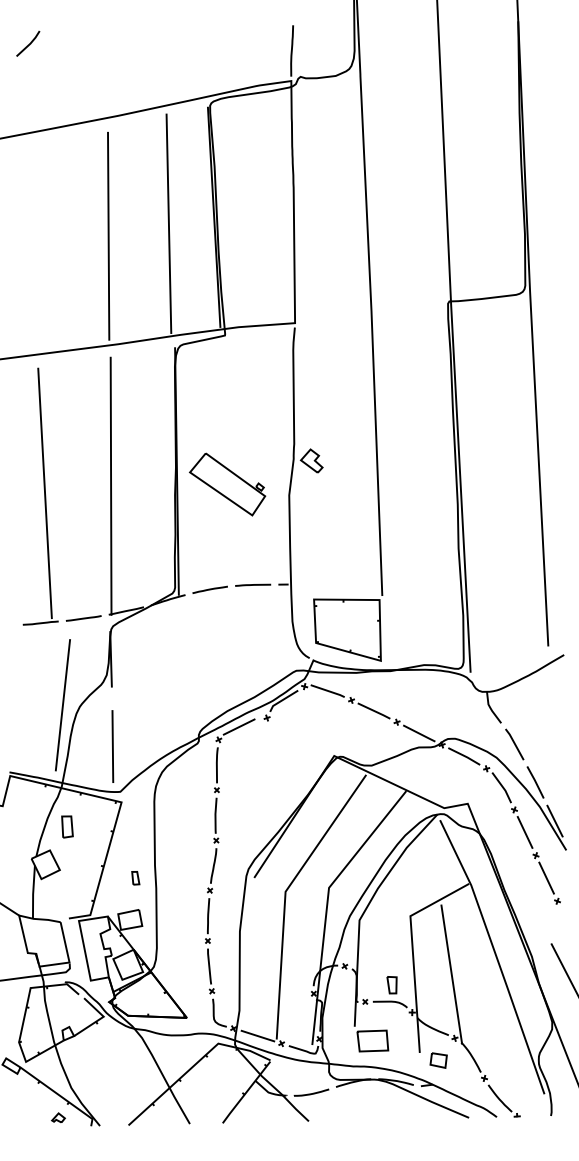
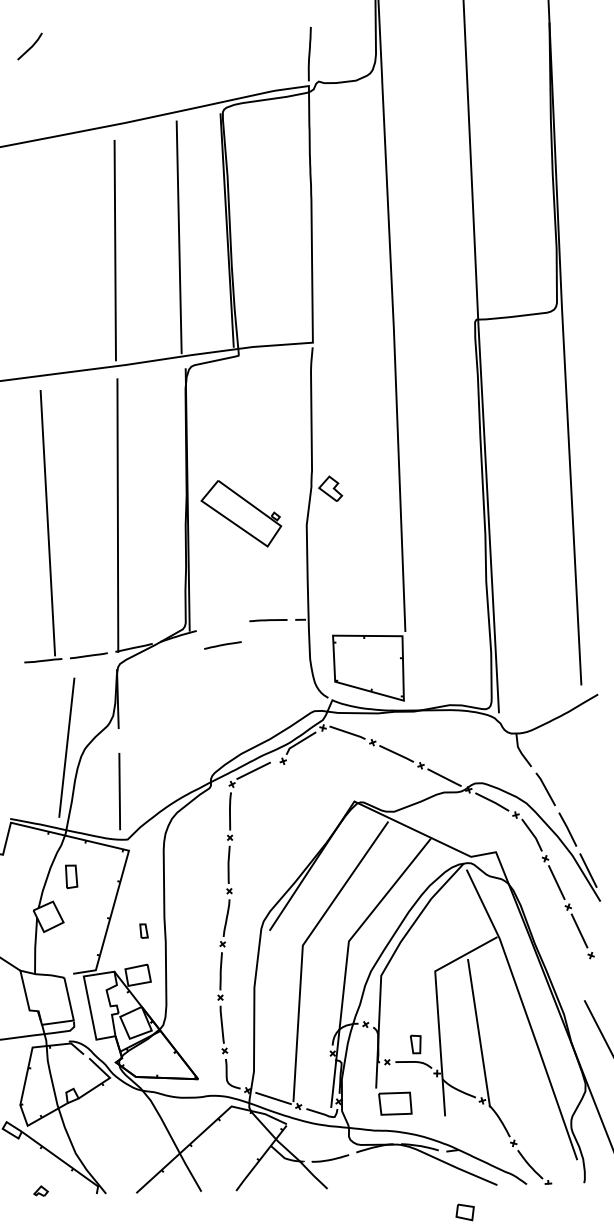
line: (209, 589) -> (222, 645), moved
part: (438, 1060) -> (464, 1212), moved
part: (57, 1117) -> (40, 1190), moved

